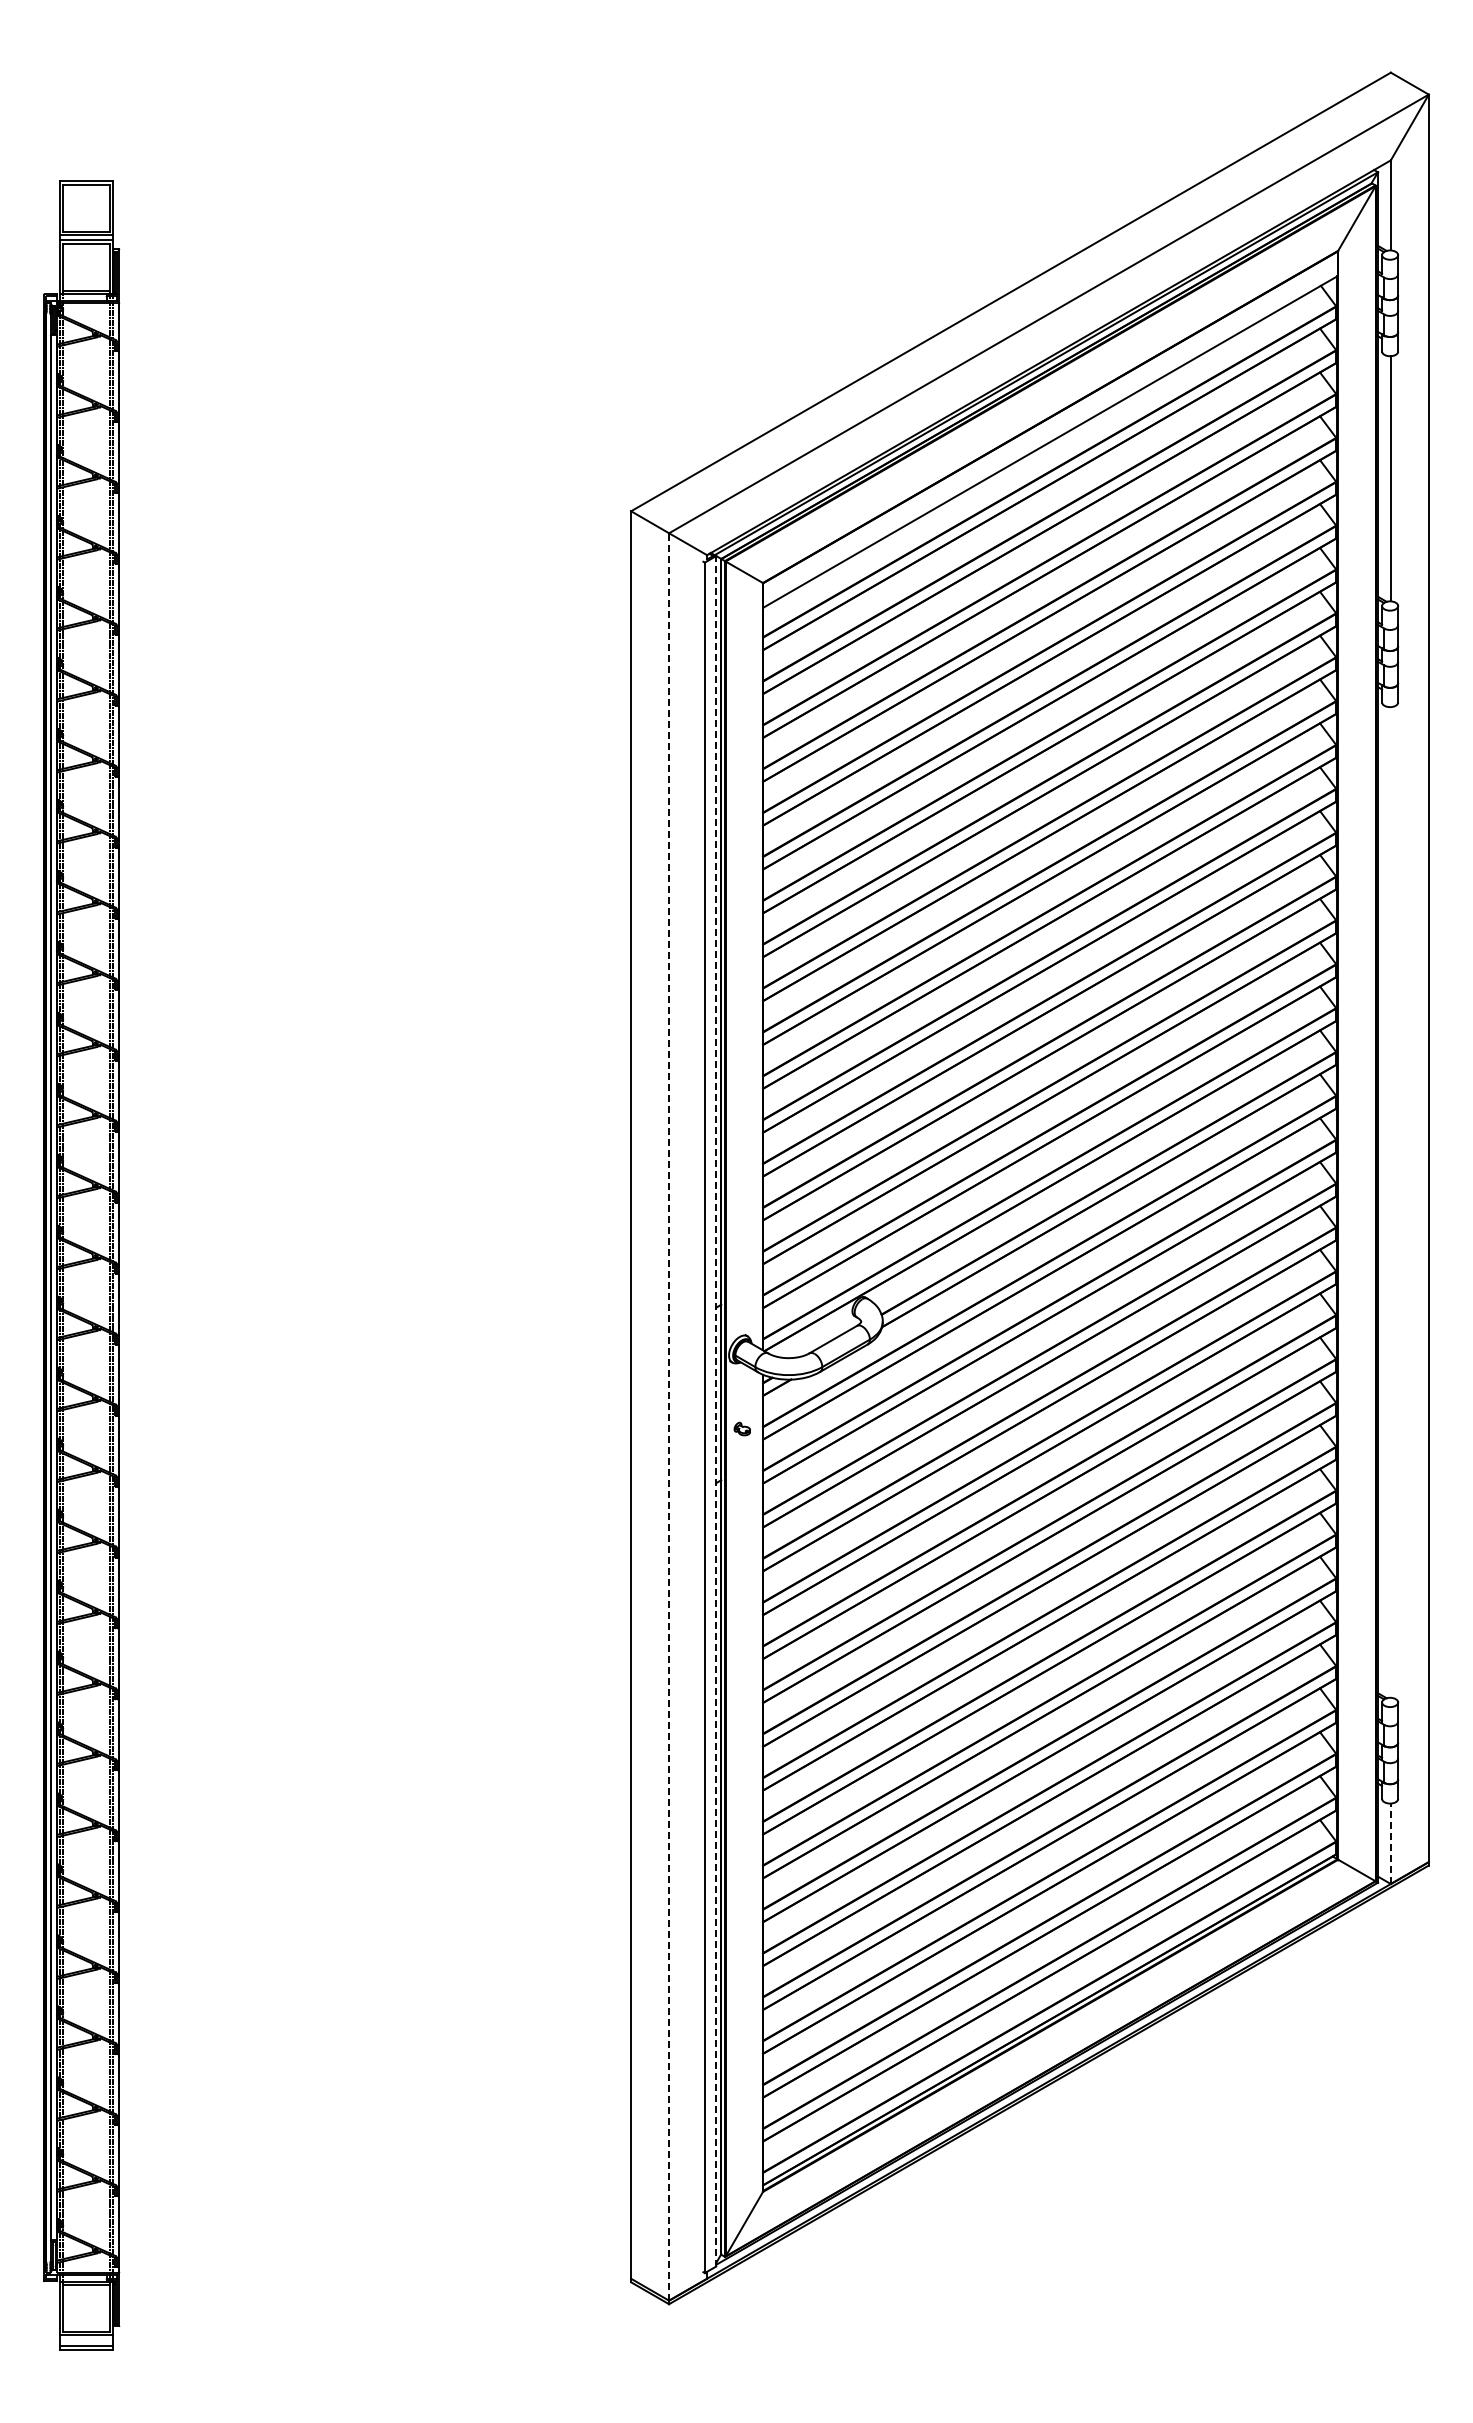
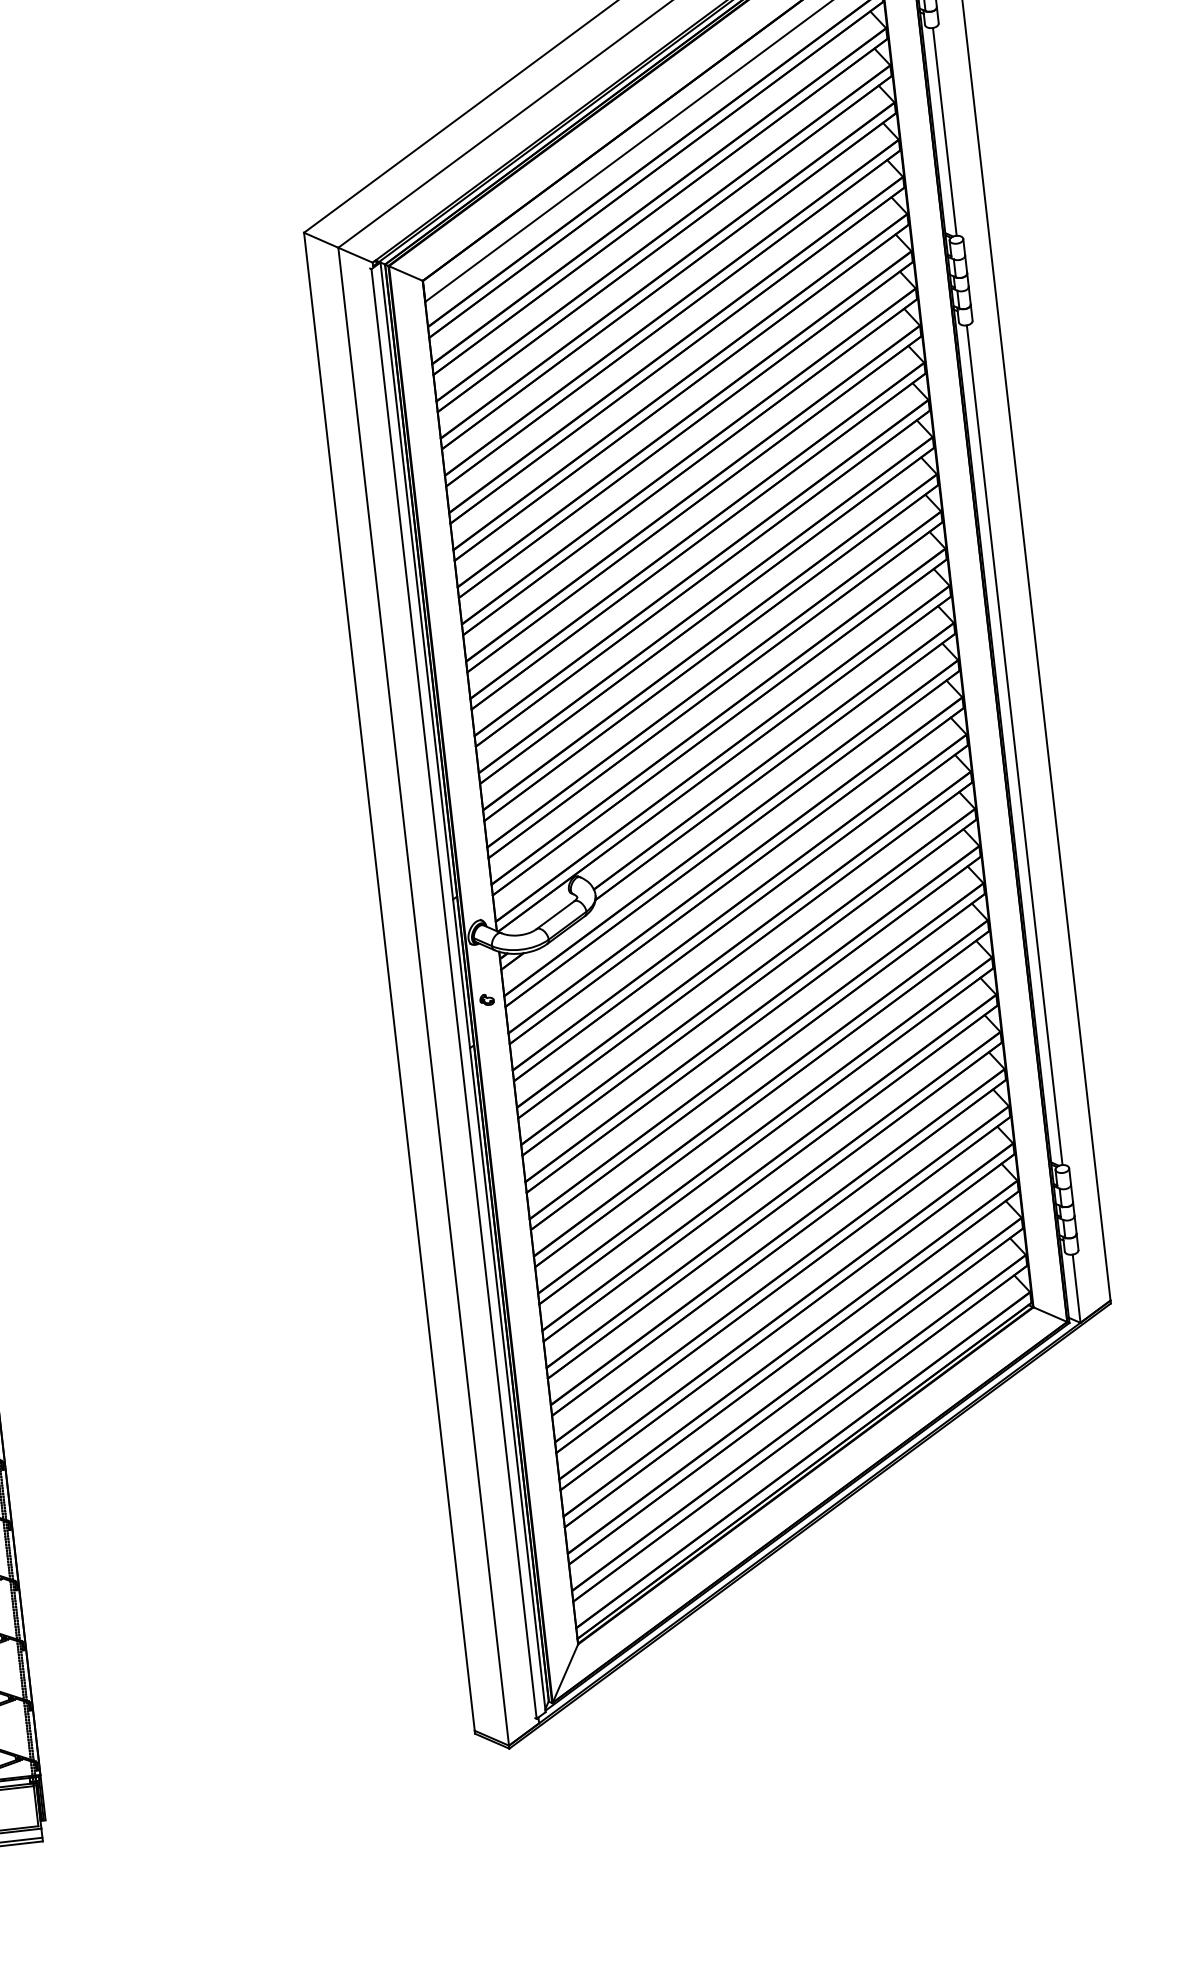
line: (1390, 1202) -> (1014, 745), added
line: (716, 1410) -> (463, 986), dashed -> solid
line: (669, 1416) -> (423, 996), dashed -> solid
line: (1390, 1843) -> (1076, 1288), dashed -> solid

